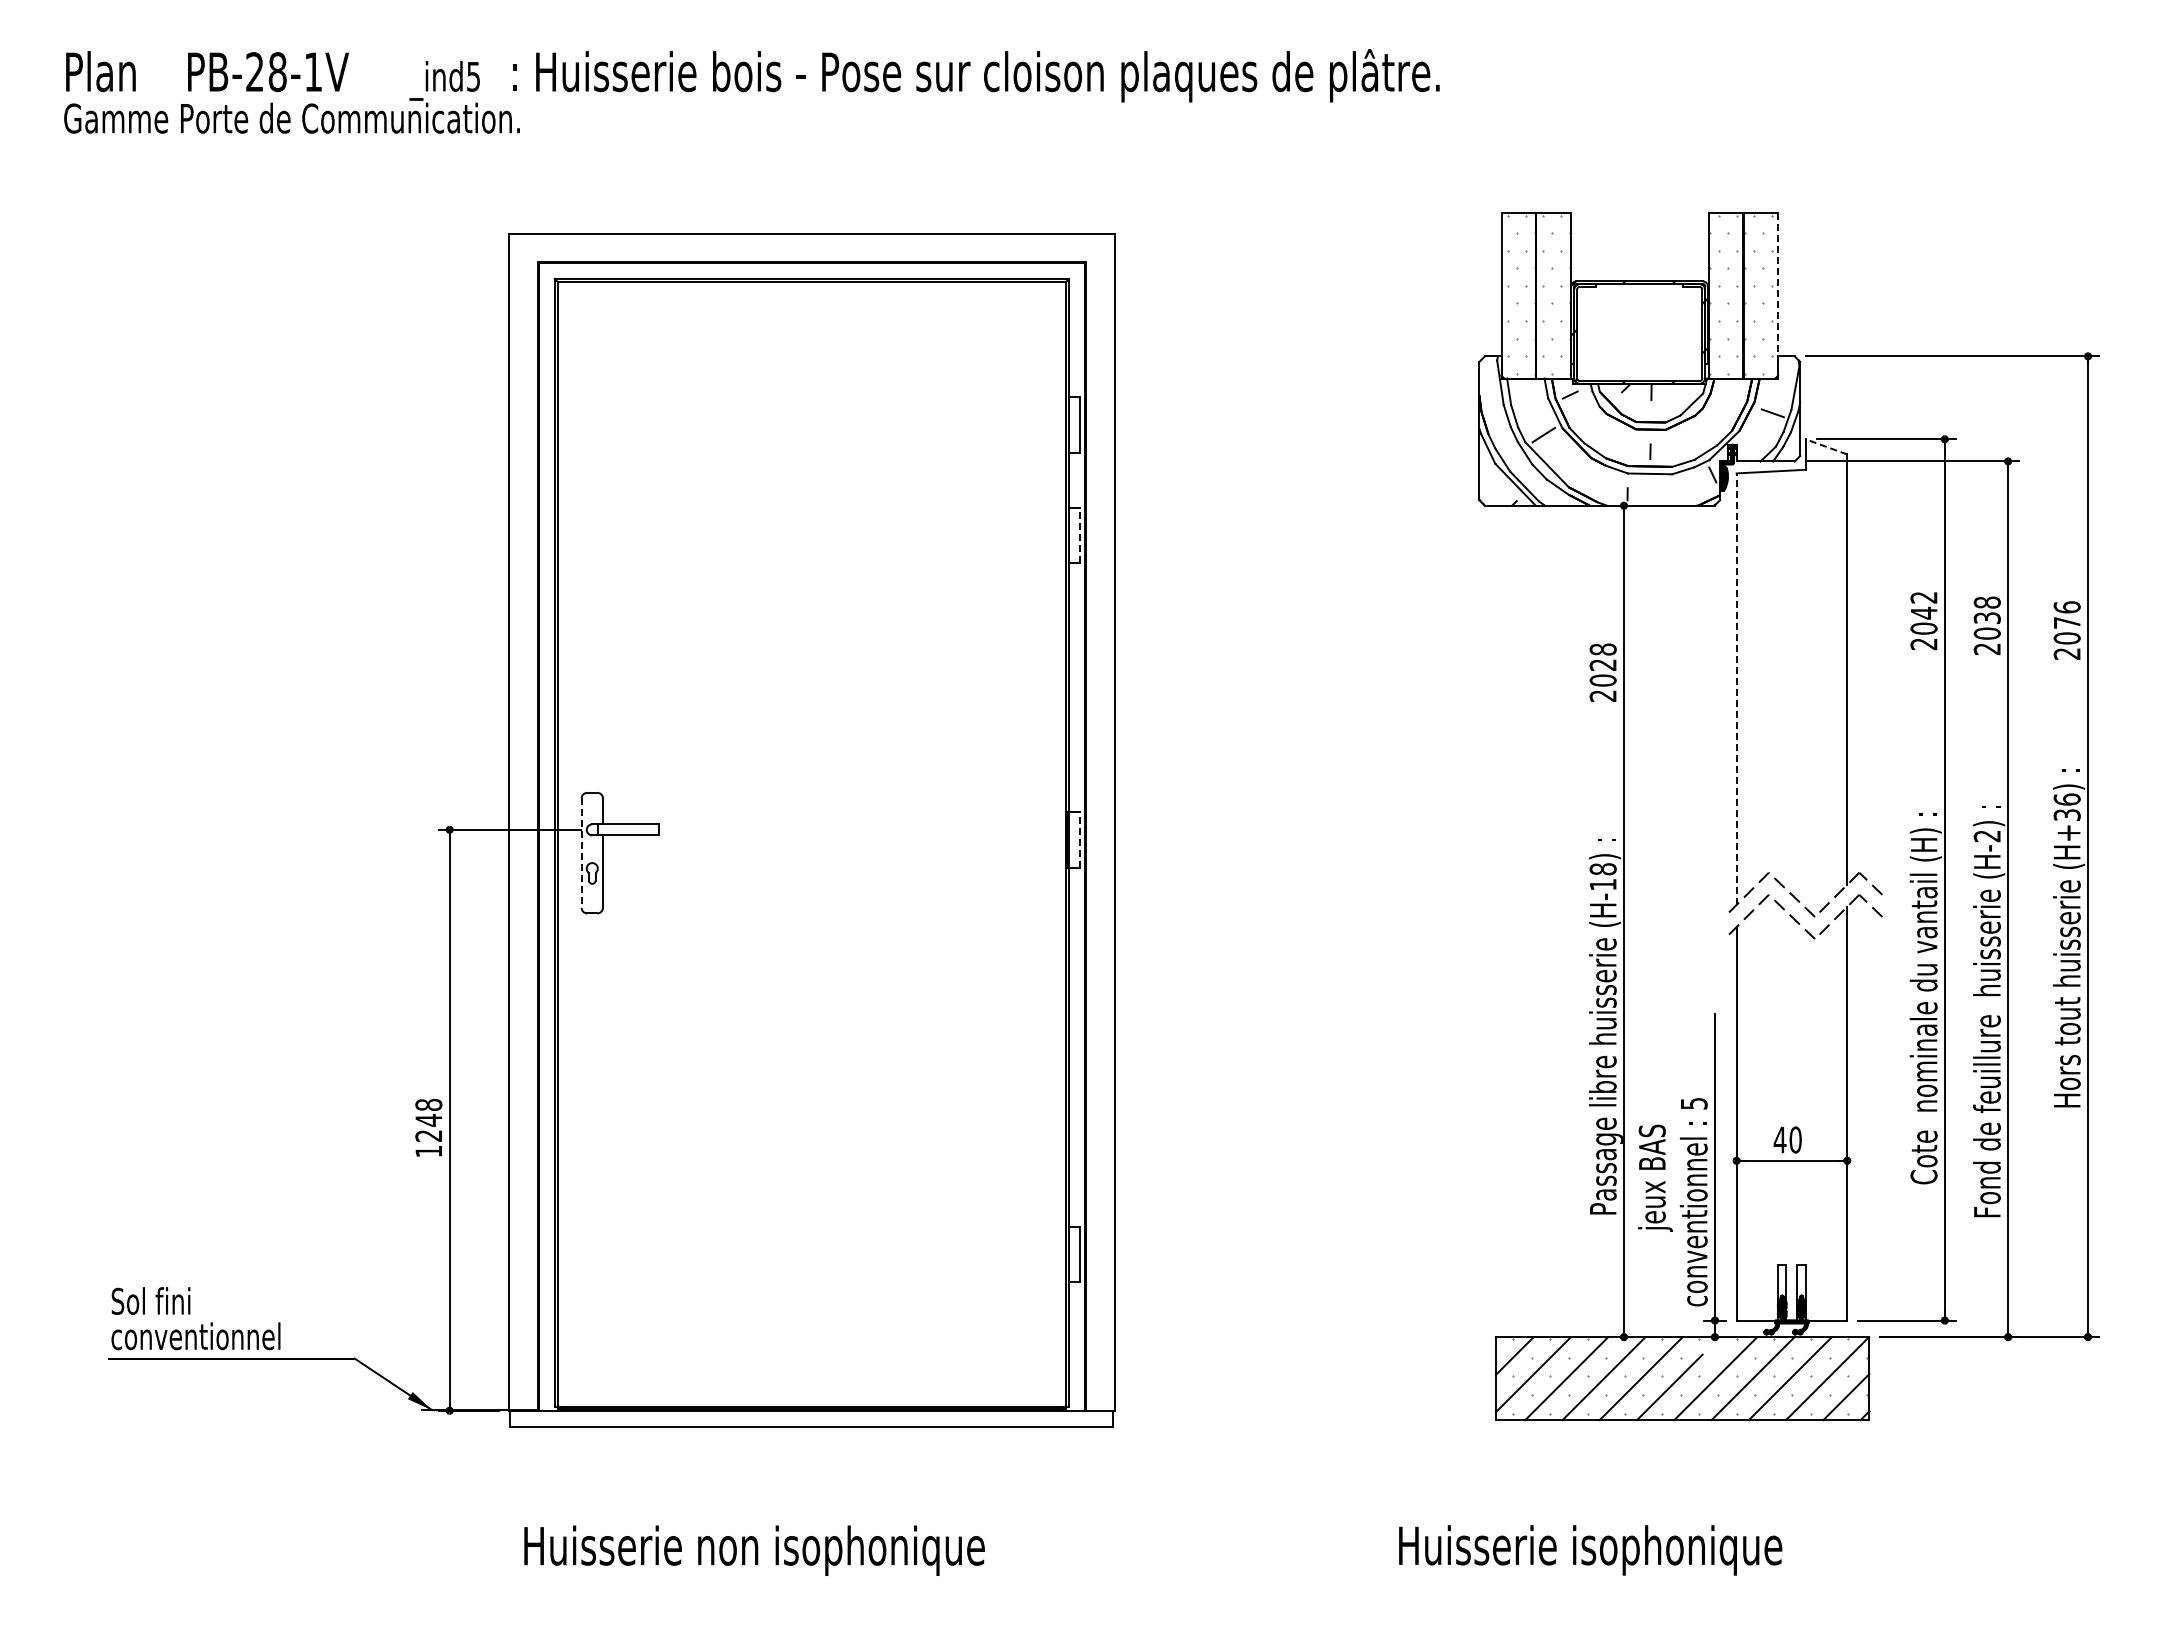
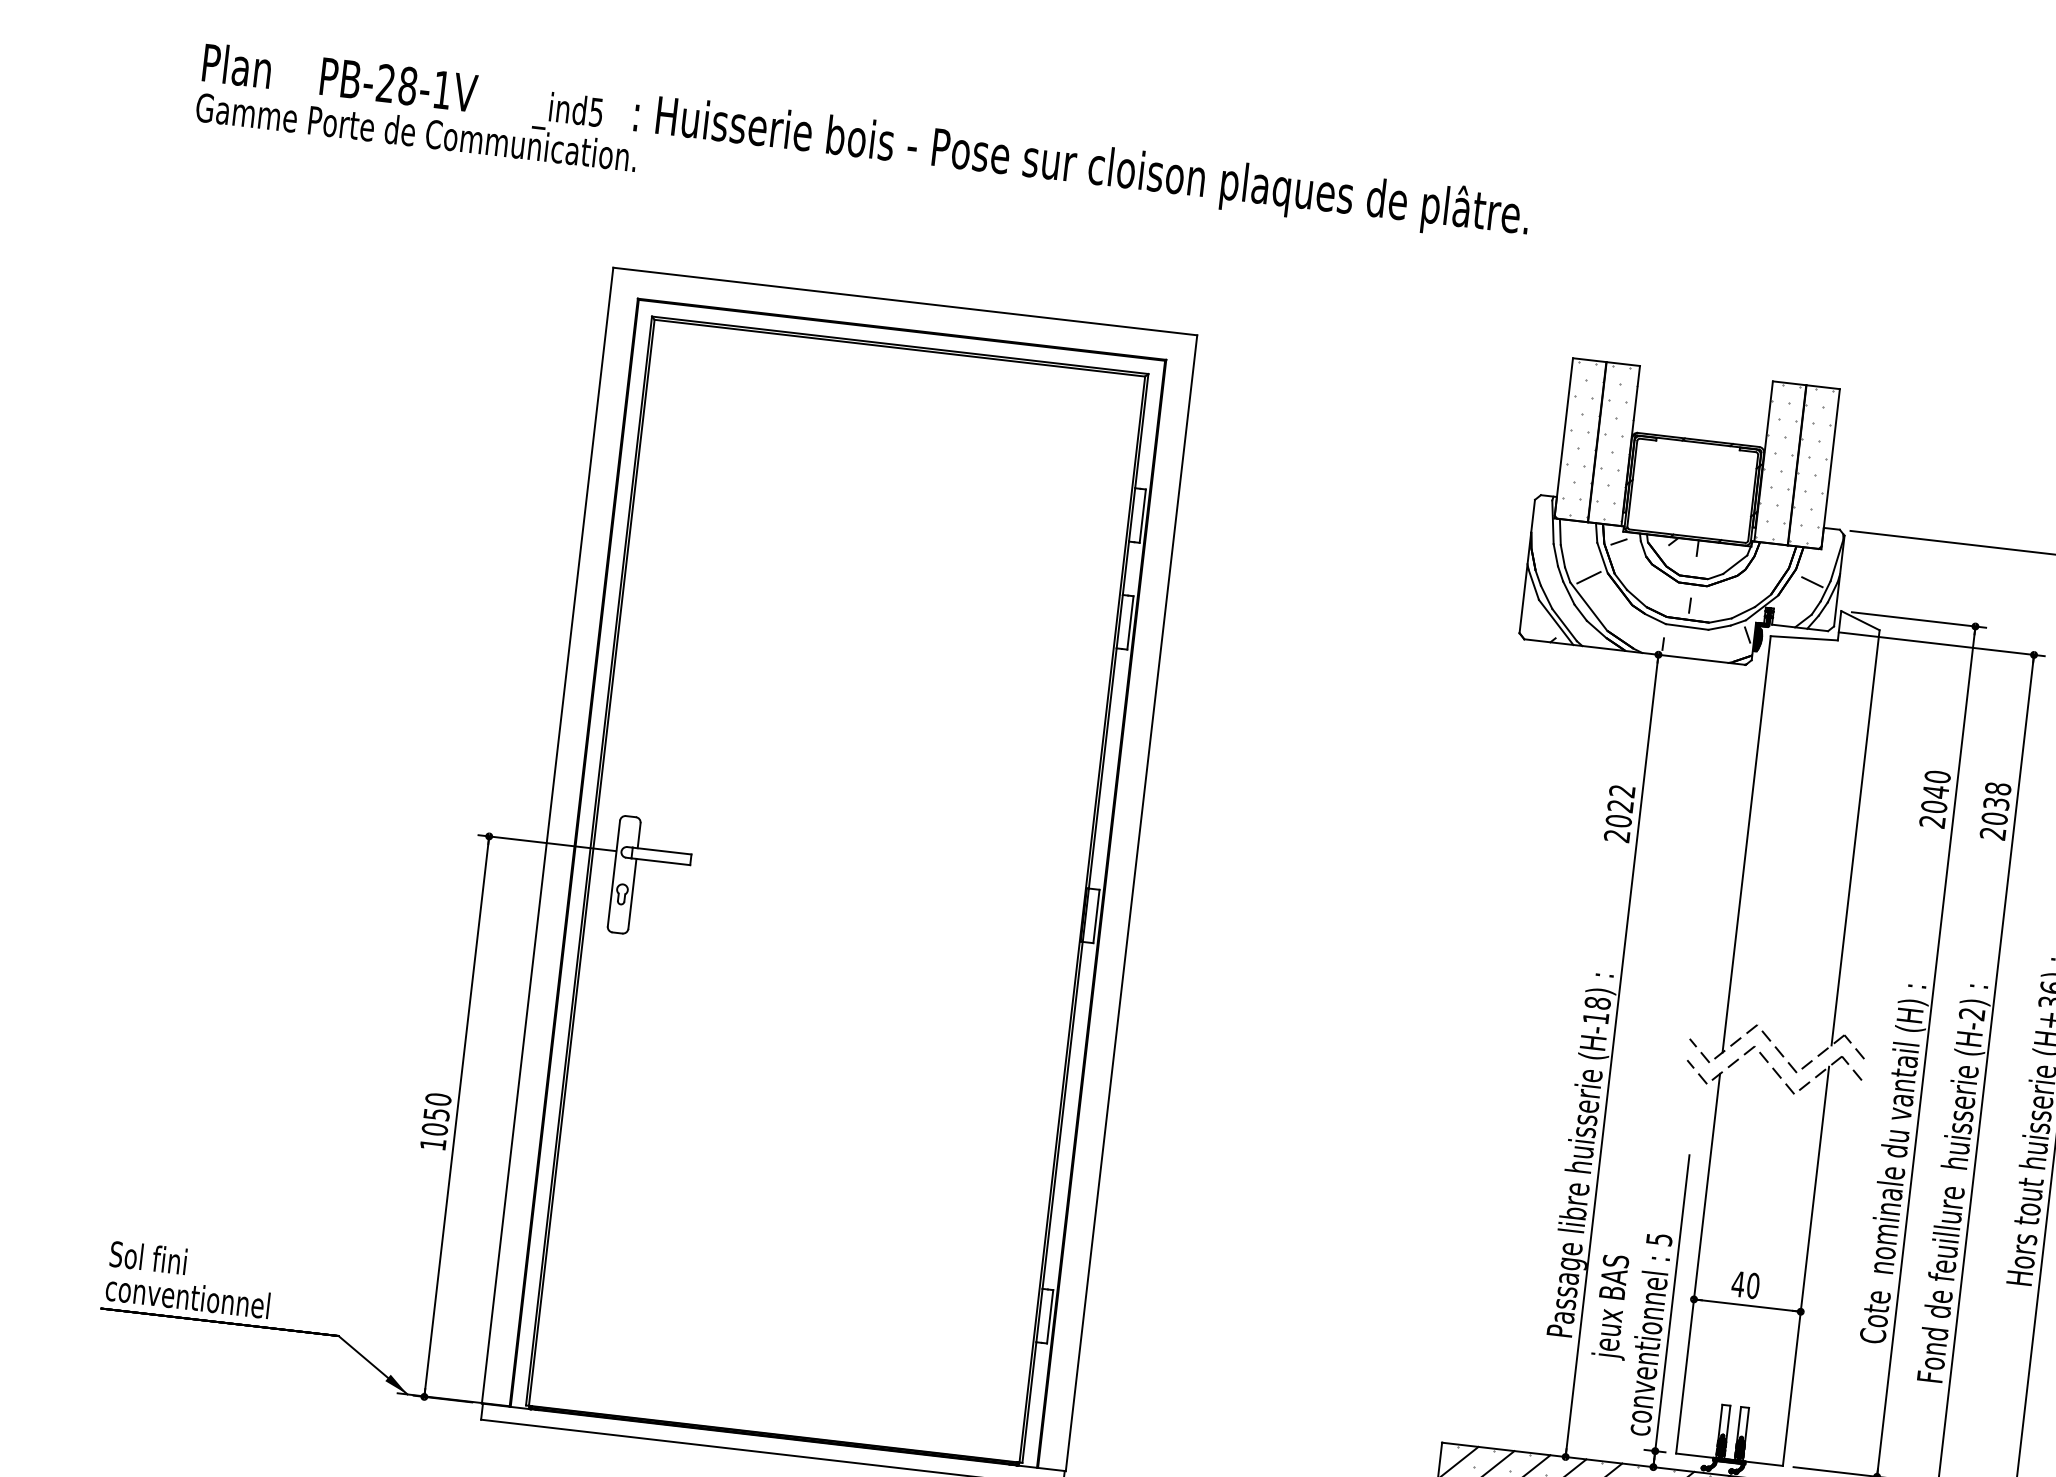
line: (1778, 294) -> (1831, 468), dashed -> solid
line: (1826, 446) -> (1860, 620), dashed -> solid
line: (1080, 535) -> (1130, 622), dashed -> solid
text: (1923, 597) -> (1937, 776), 2042 -> 2040
text: (1602, 649) -> (1621, 791), 2028 -> 2022
line: (1736, 689) -> (1746, 844), dashed -> solid
line: (1080, 839) -> (1096, 916), dashed -> solid
line: (581, 853) -> (613, 873), dashed -> solid
line: (1712, 905) -> (1699, 1050), added
line: (1712, 927) -> (1696, 1071), added
text: (428, 1120) -> (436, 1114), 1248 -> 1050

